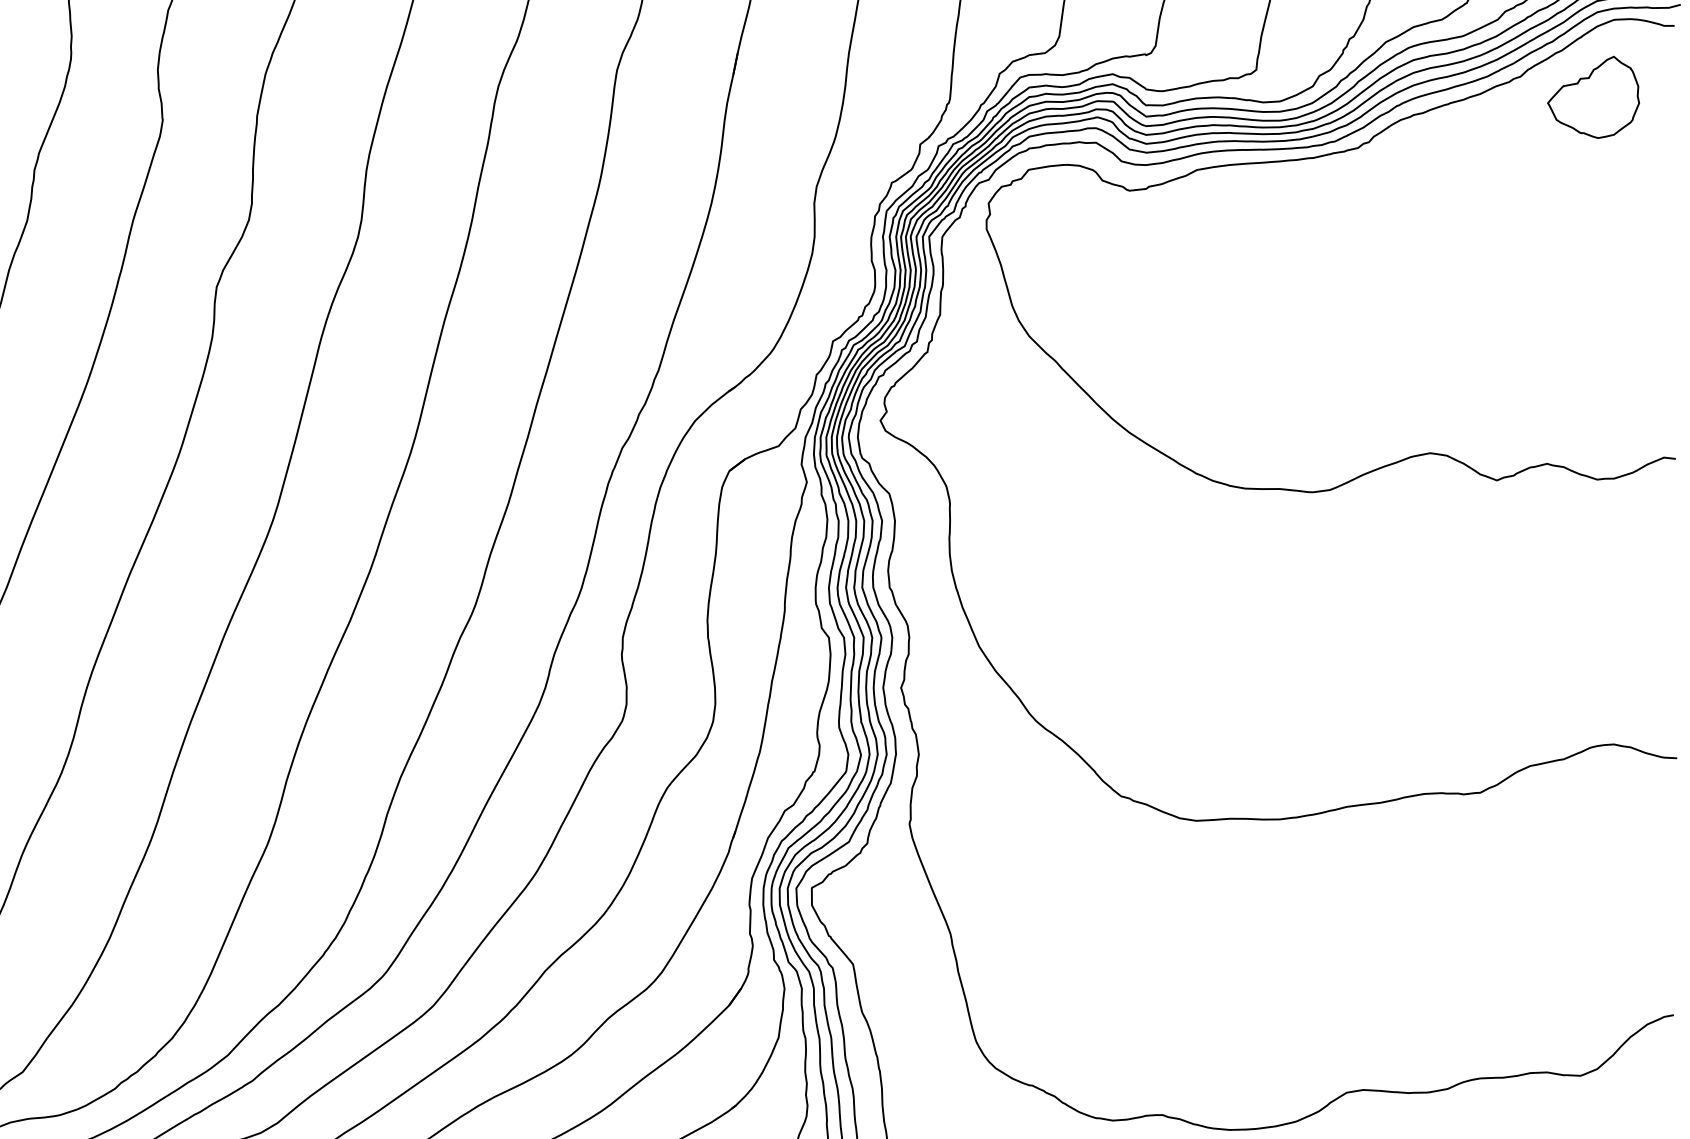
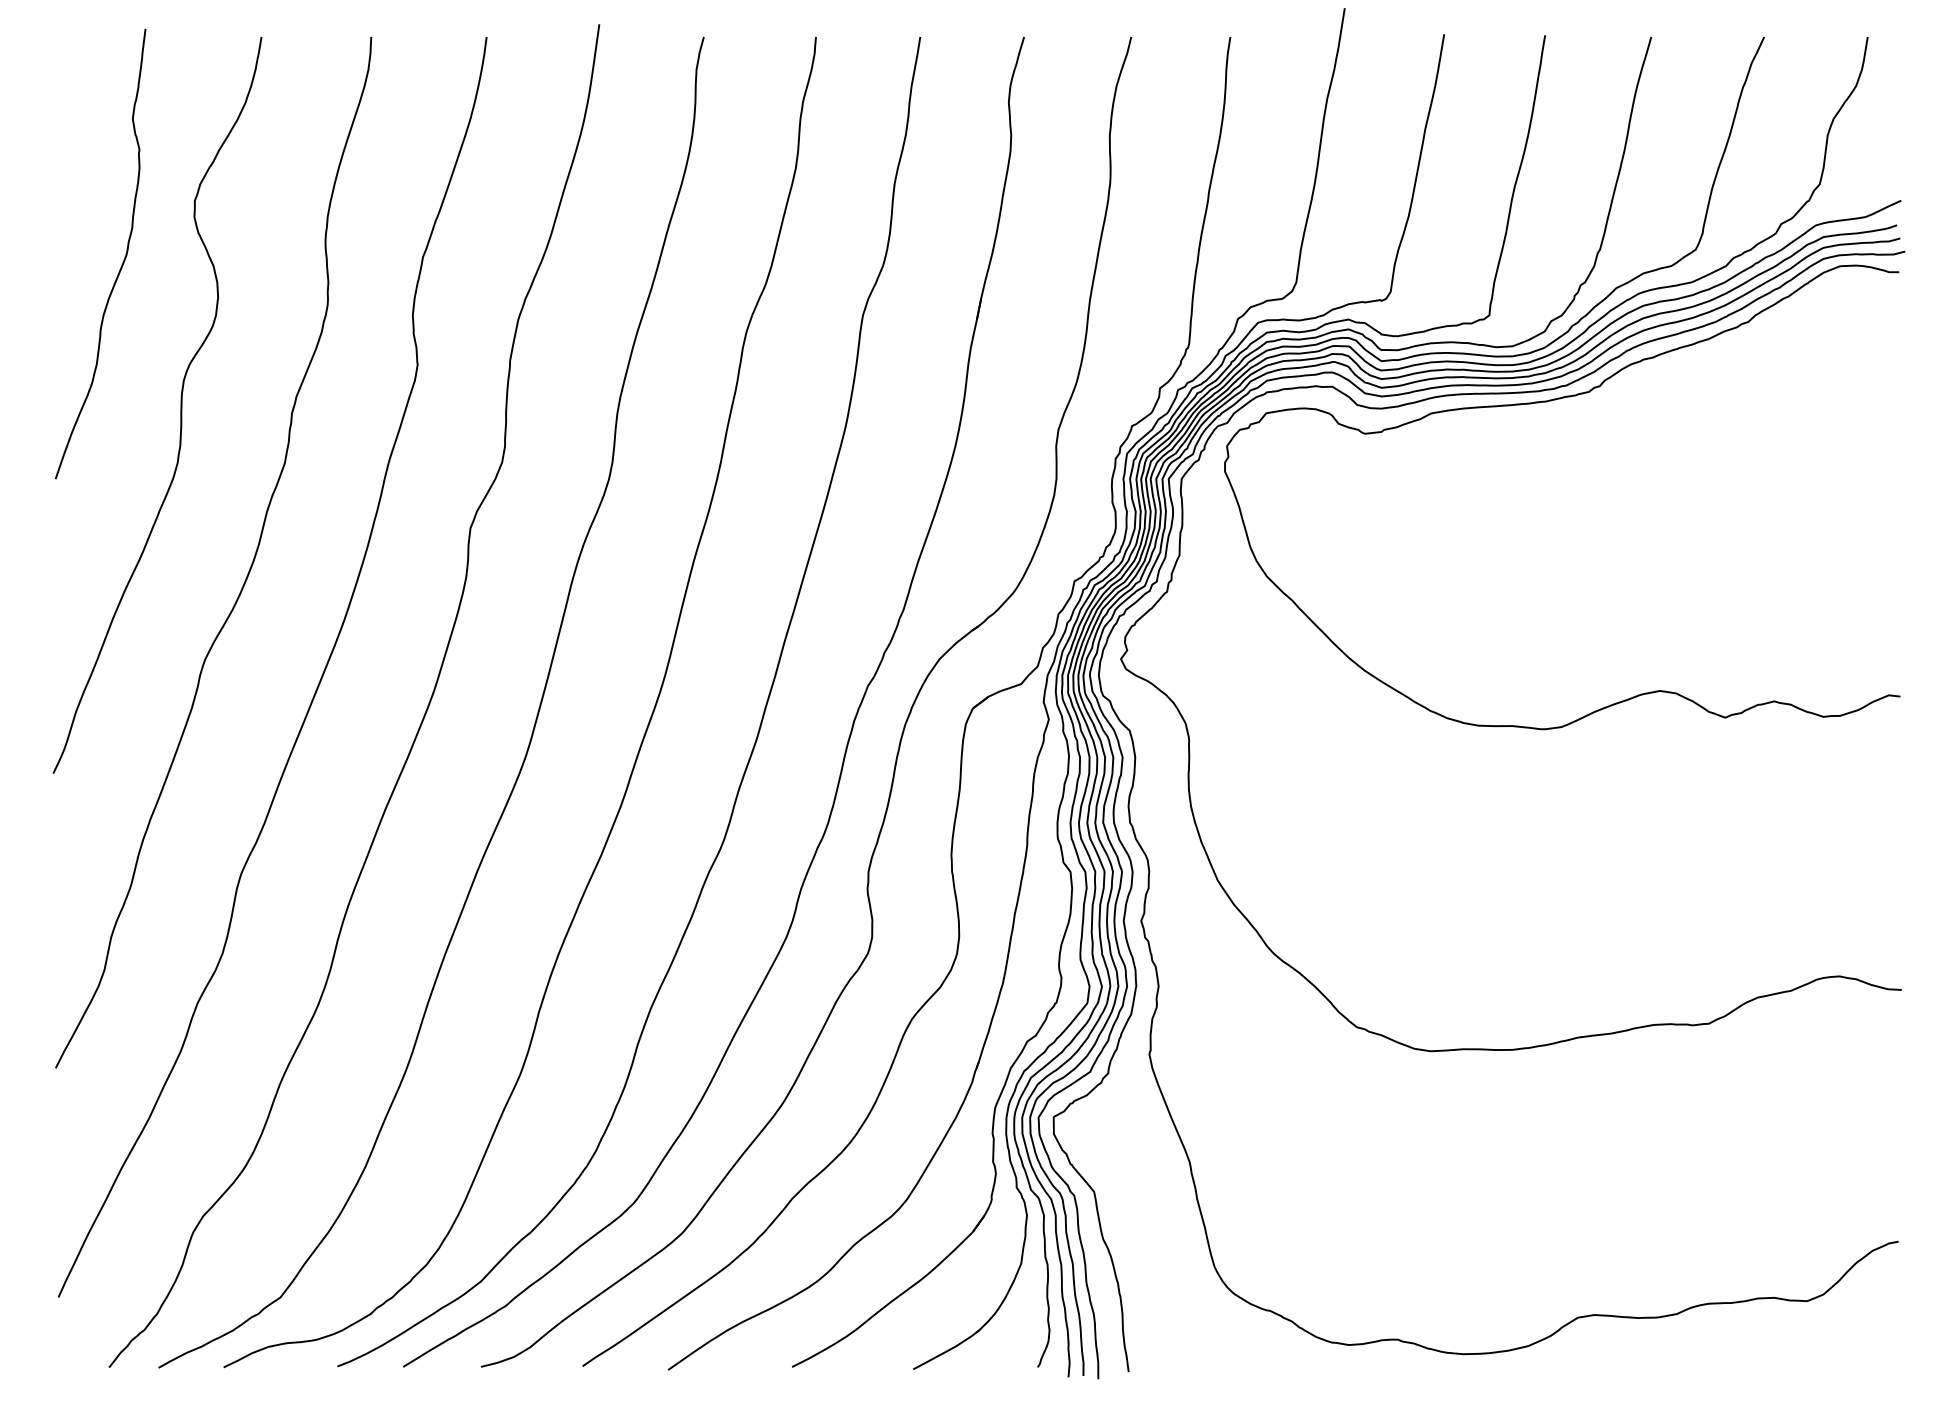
part: (1593, 96) -> (1819, 341), removed

